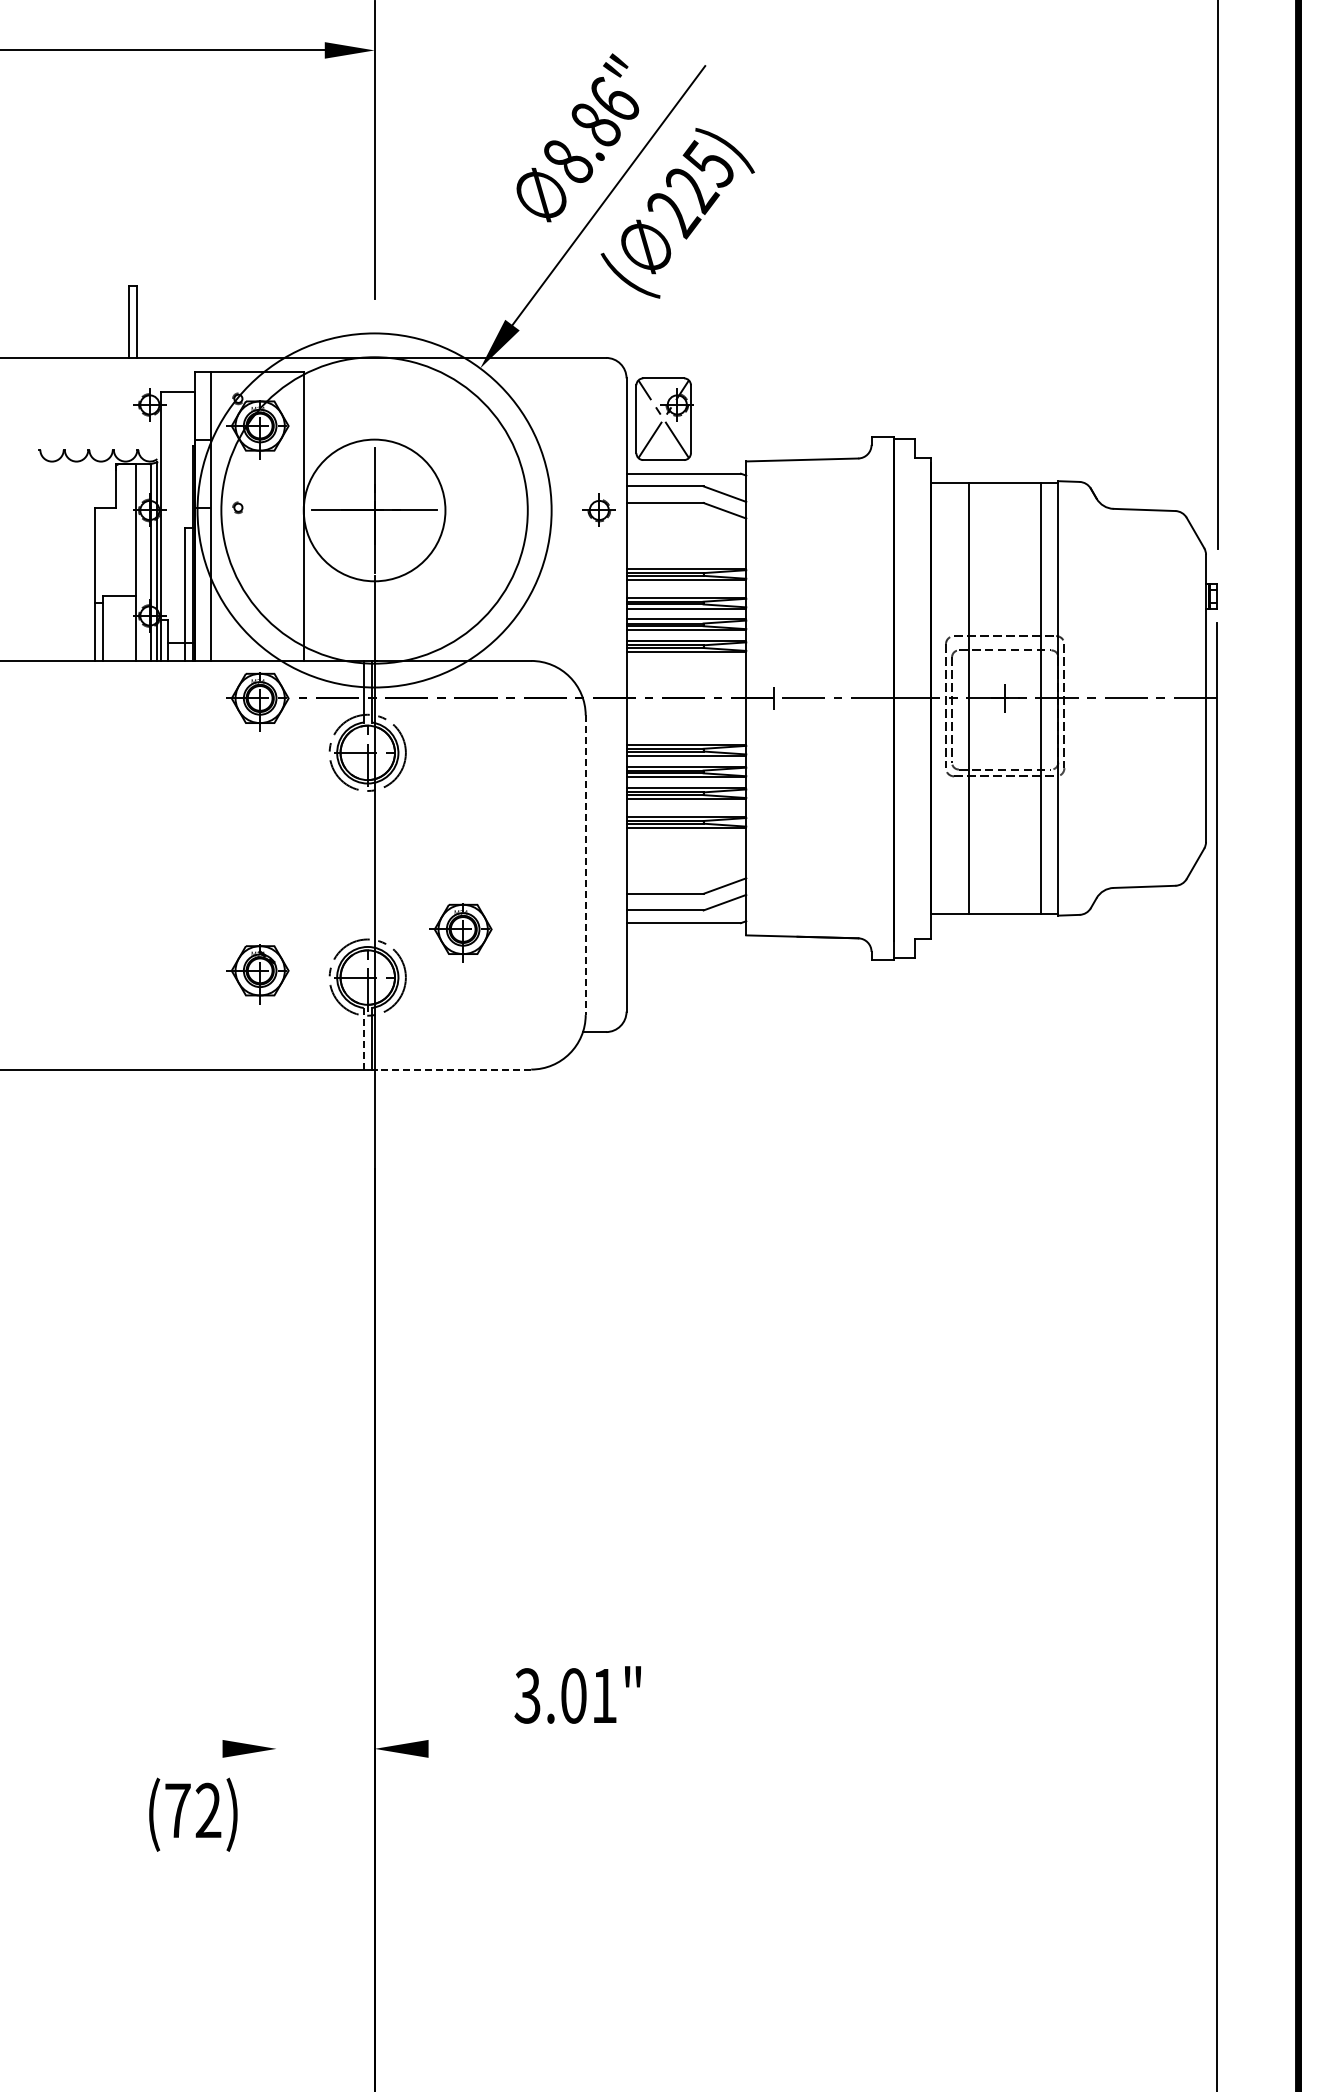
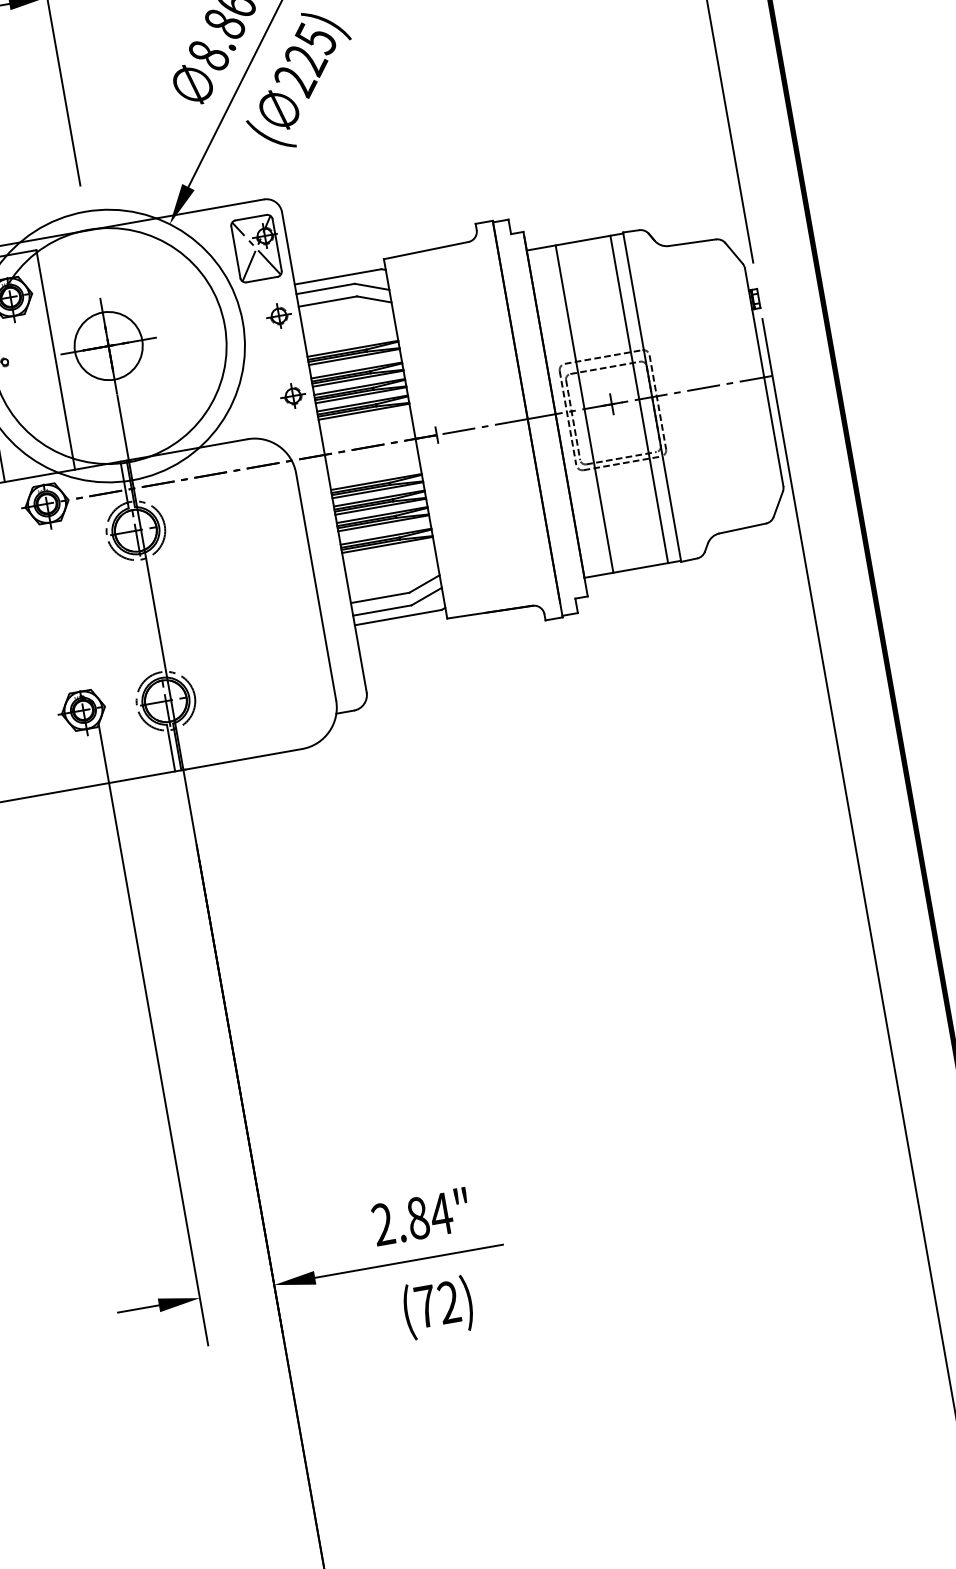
part: (664, 418) -> (257, 248), moved
circle: (374, 510) -> (108, 346), size x0.62
part: (598, 615) -> (292, 395), added
line: (585, 865) -> (316, 587), dashed -> solid
part: (460, 932) -> (230, 654), removed
line: (363, 1038) -> (170, 747), dashed -> solid
line: (454, 1069) -> (243, 759), dashed -> solid
line: (276, 1401) -> (153, 1034), added
text: (566, 1695) -> (412, 1218), 3.01" -> 2.84"
line: (195, 1748) -> (138, 1308), added
line: (552, 1748) -> (409, 1260), added
text: (193, 1814) -> (438, 1307), moved

